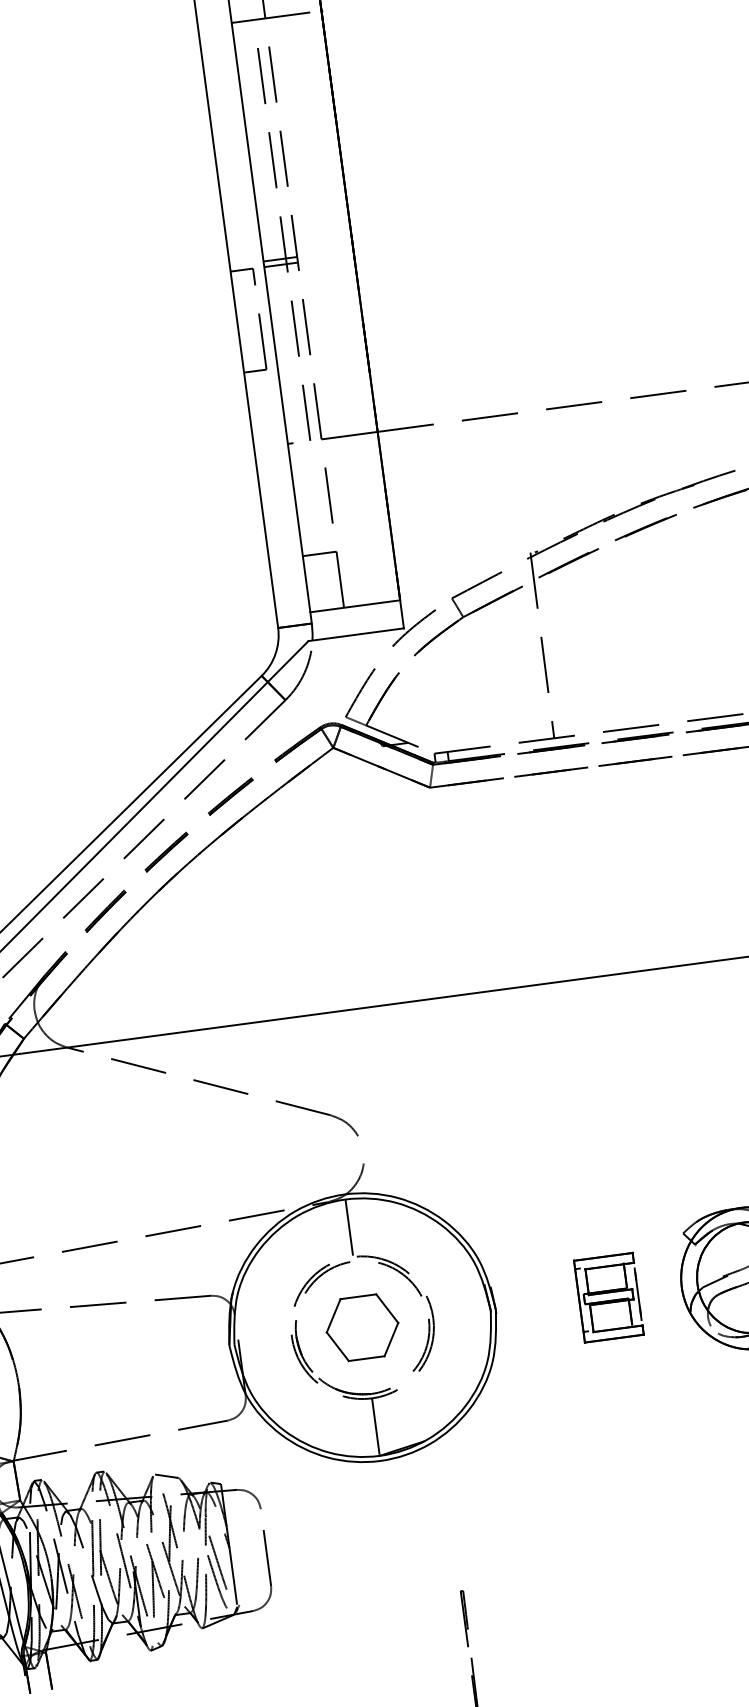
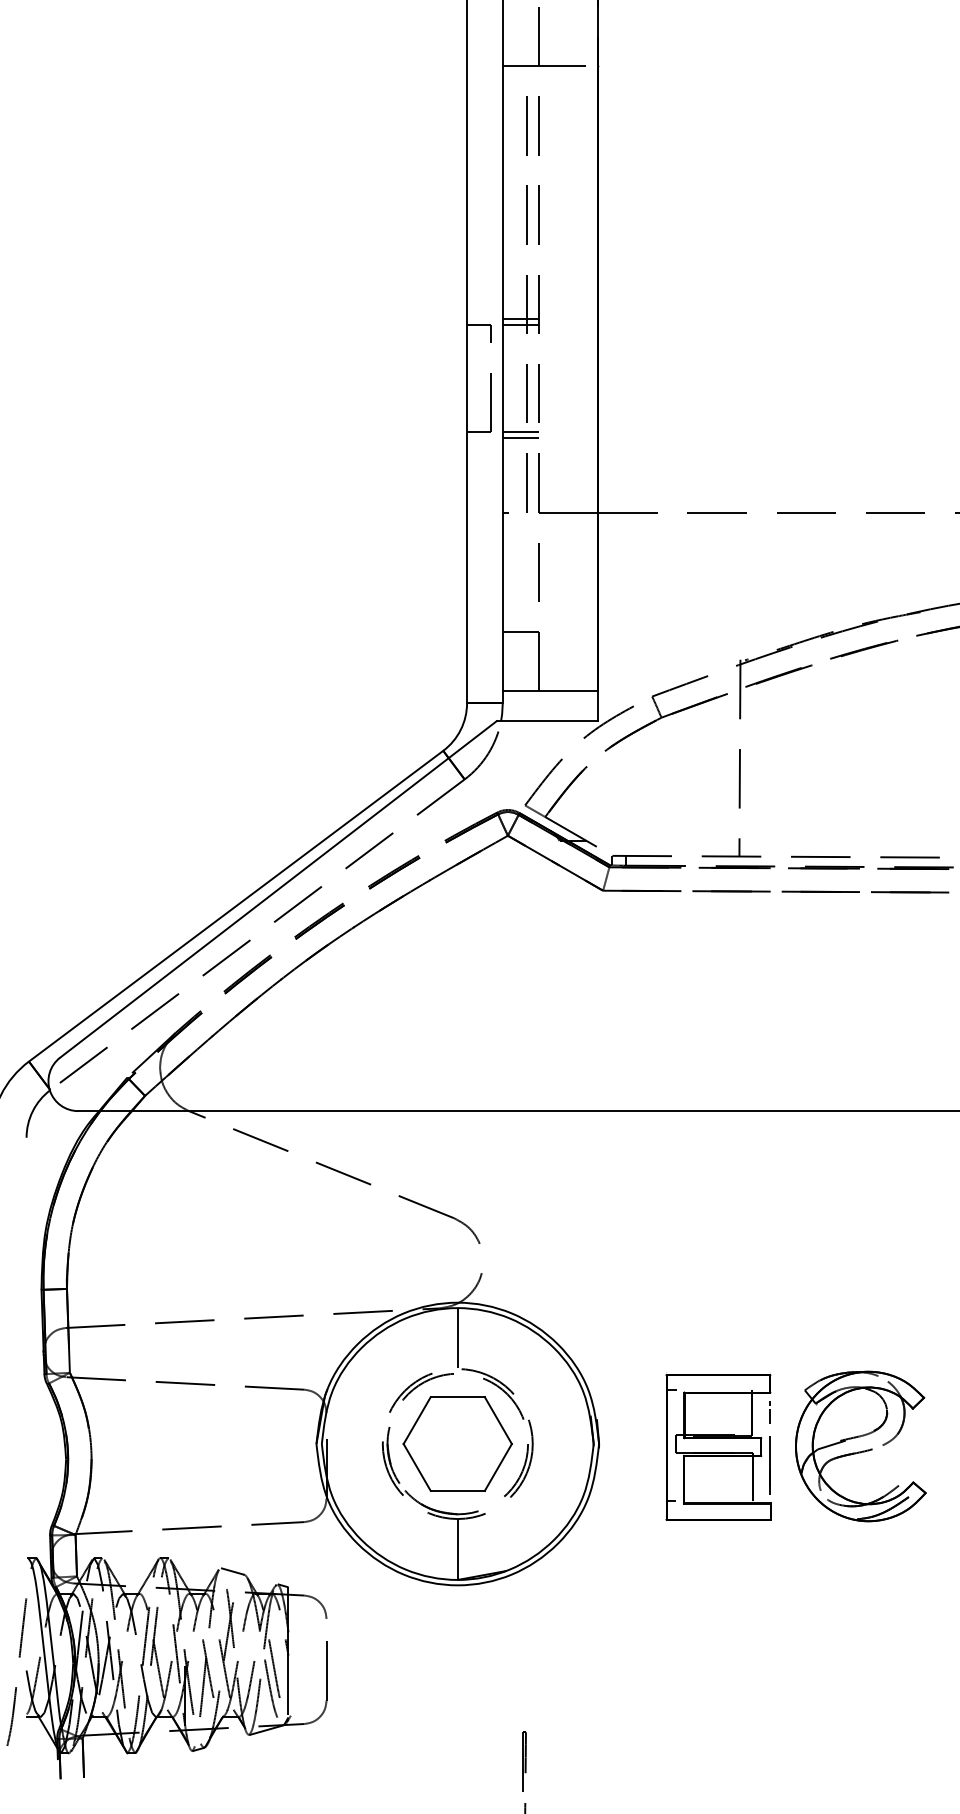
line: (294, 365) -> (520, 432), added
line: (295, 371) -> (520, 438), added
part: (608, 1297) -> (718, 1446), size x1.67
part: (362, 1327) -> (457, 1443), size x1.43

